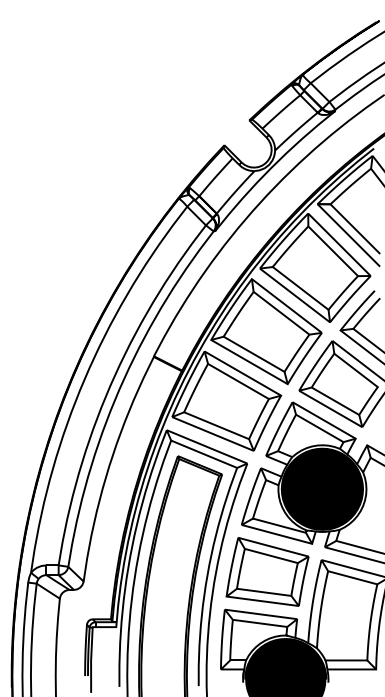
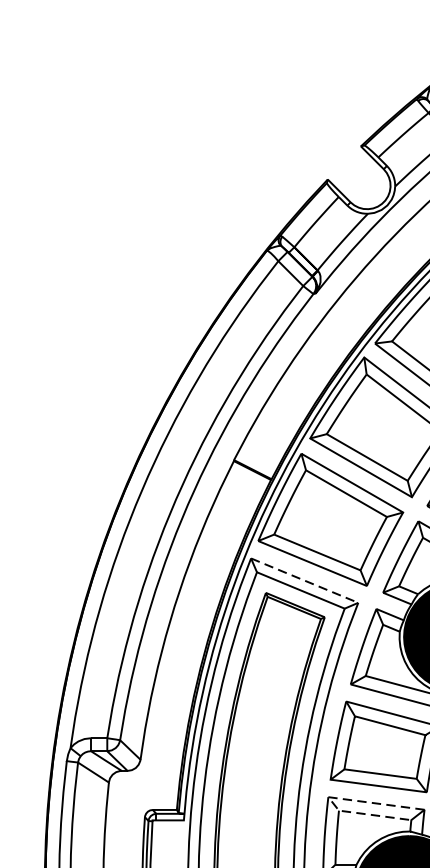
line: (207, 446) -> (305, 580), solid -> dashed
line: (225, 609) -> (329, 796), solid -> dashed

